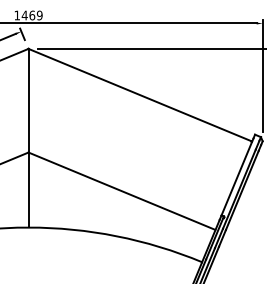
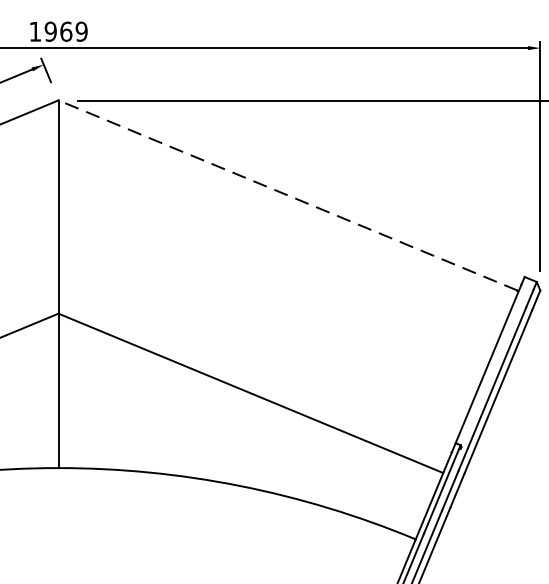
text: (24, 15) -> (50, 31), 1469 -> 1969
line: (140, 95) -> (288, 196), solid -> dashed

